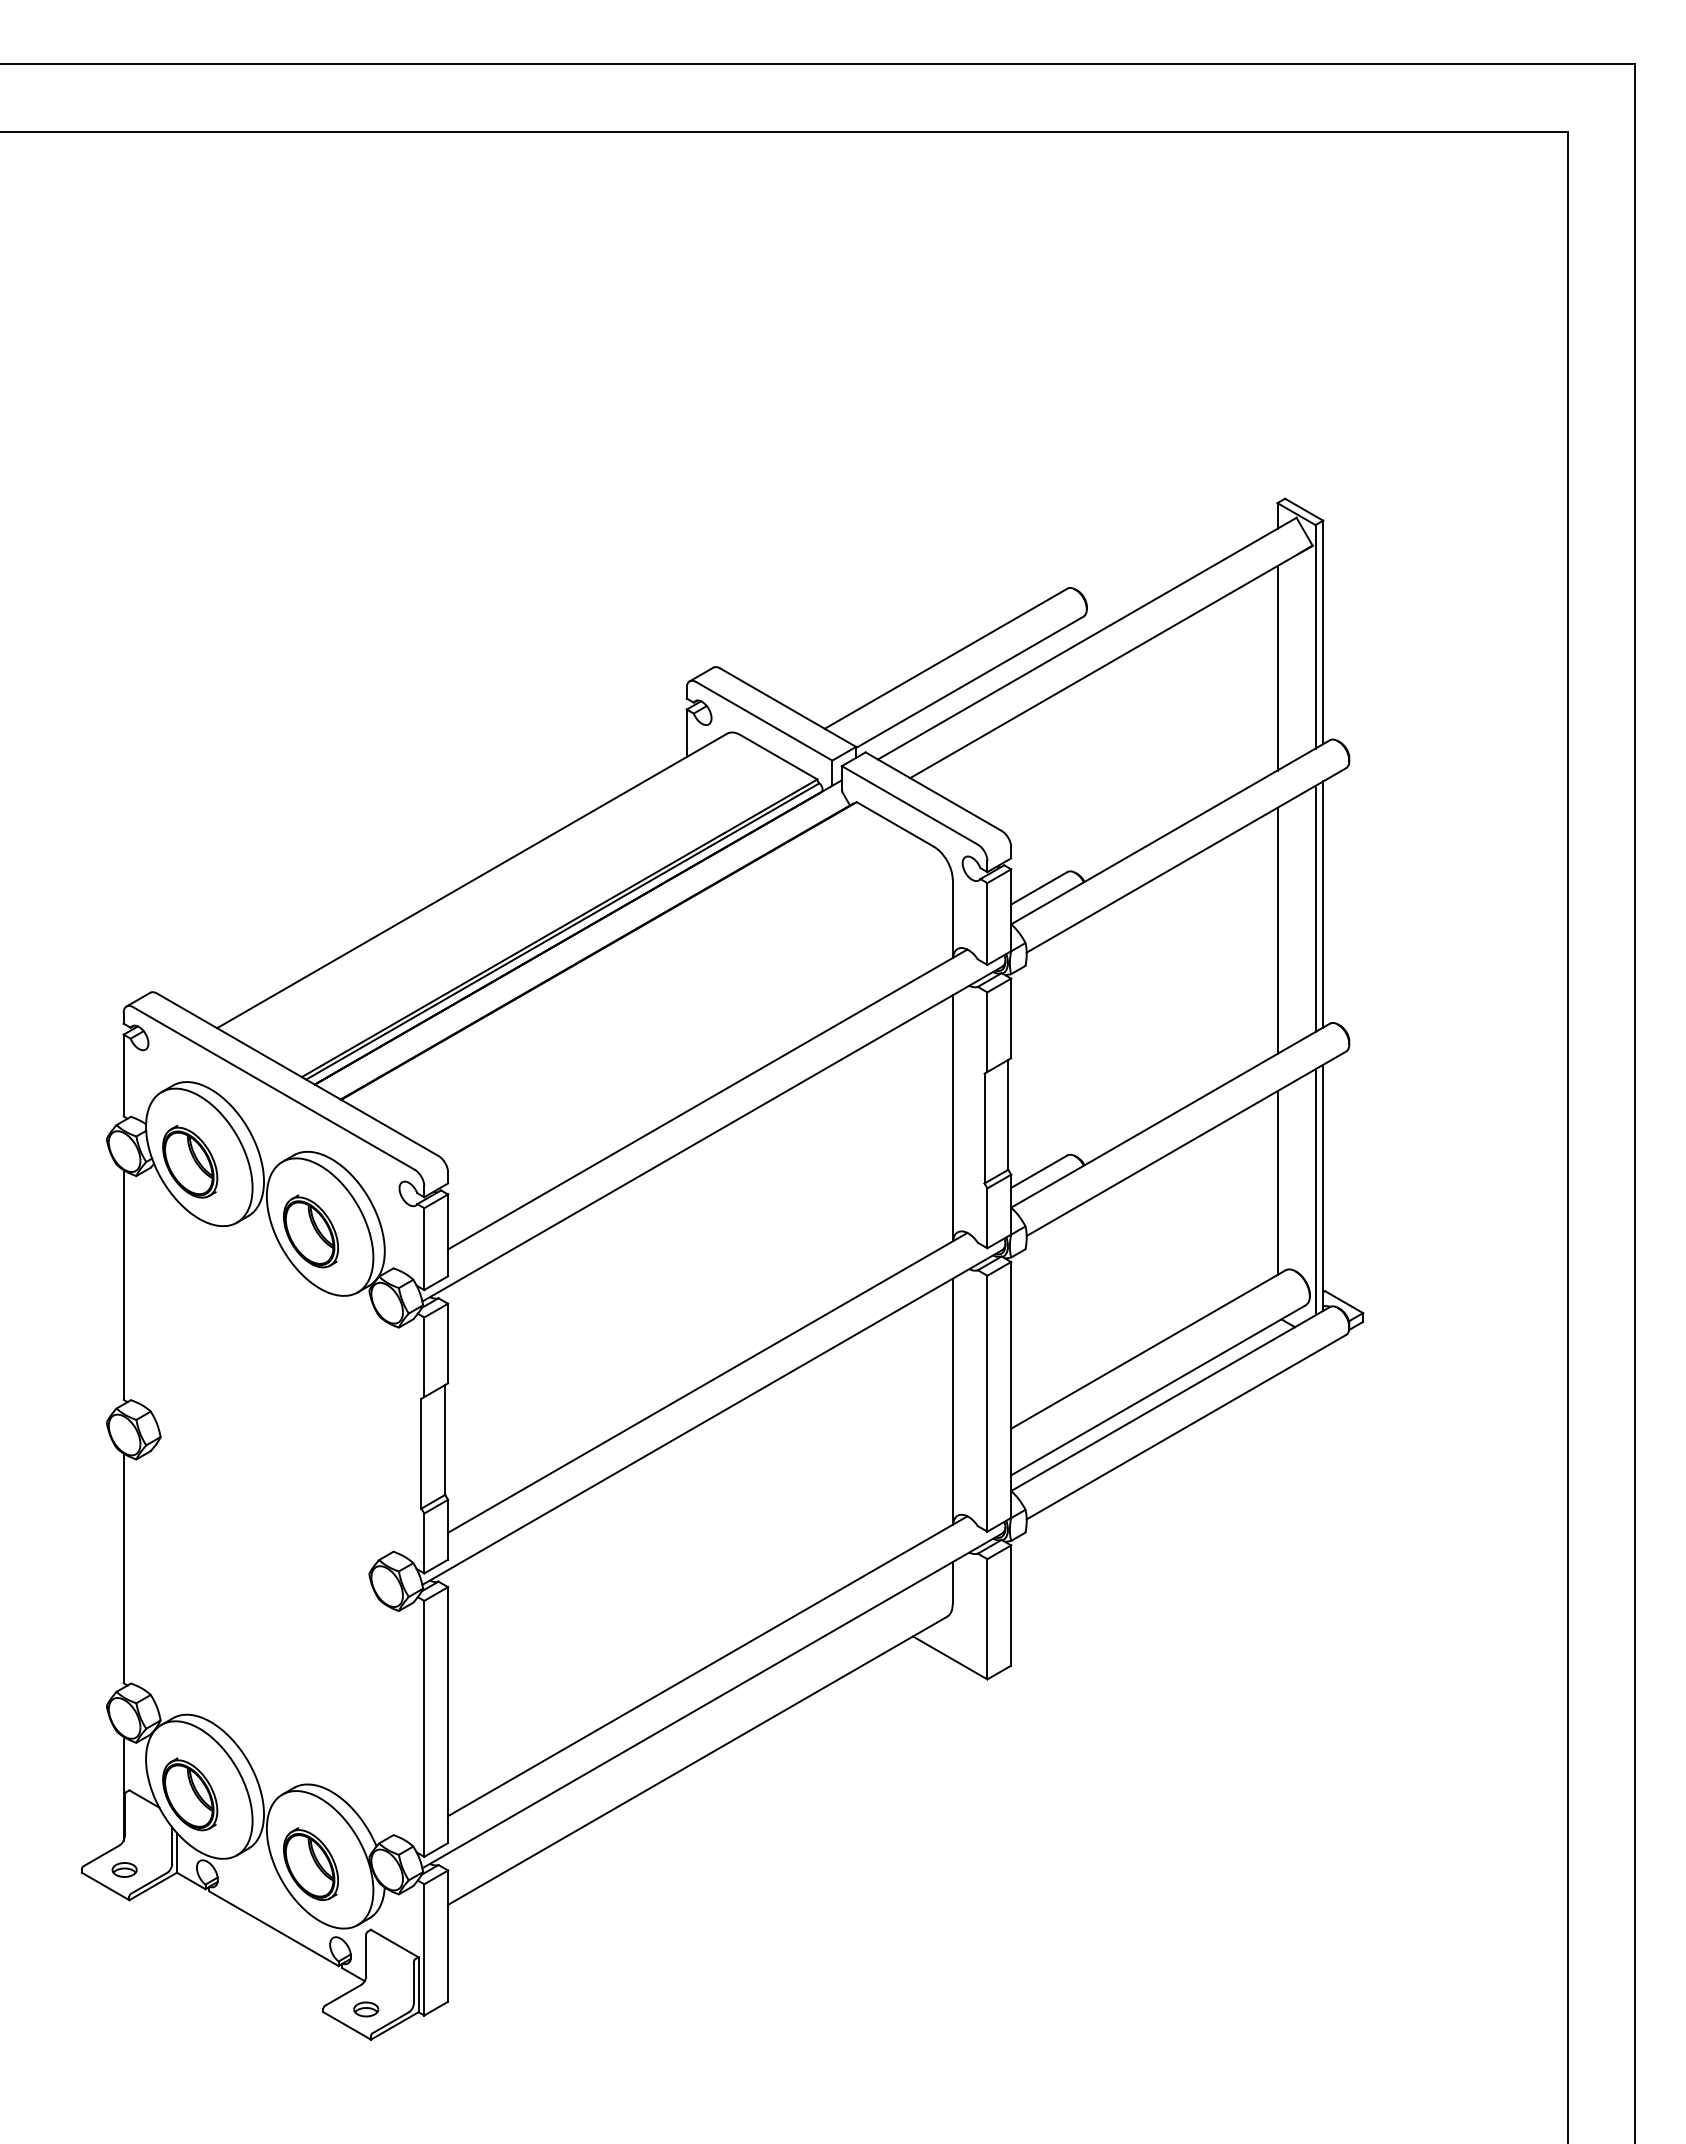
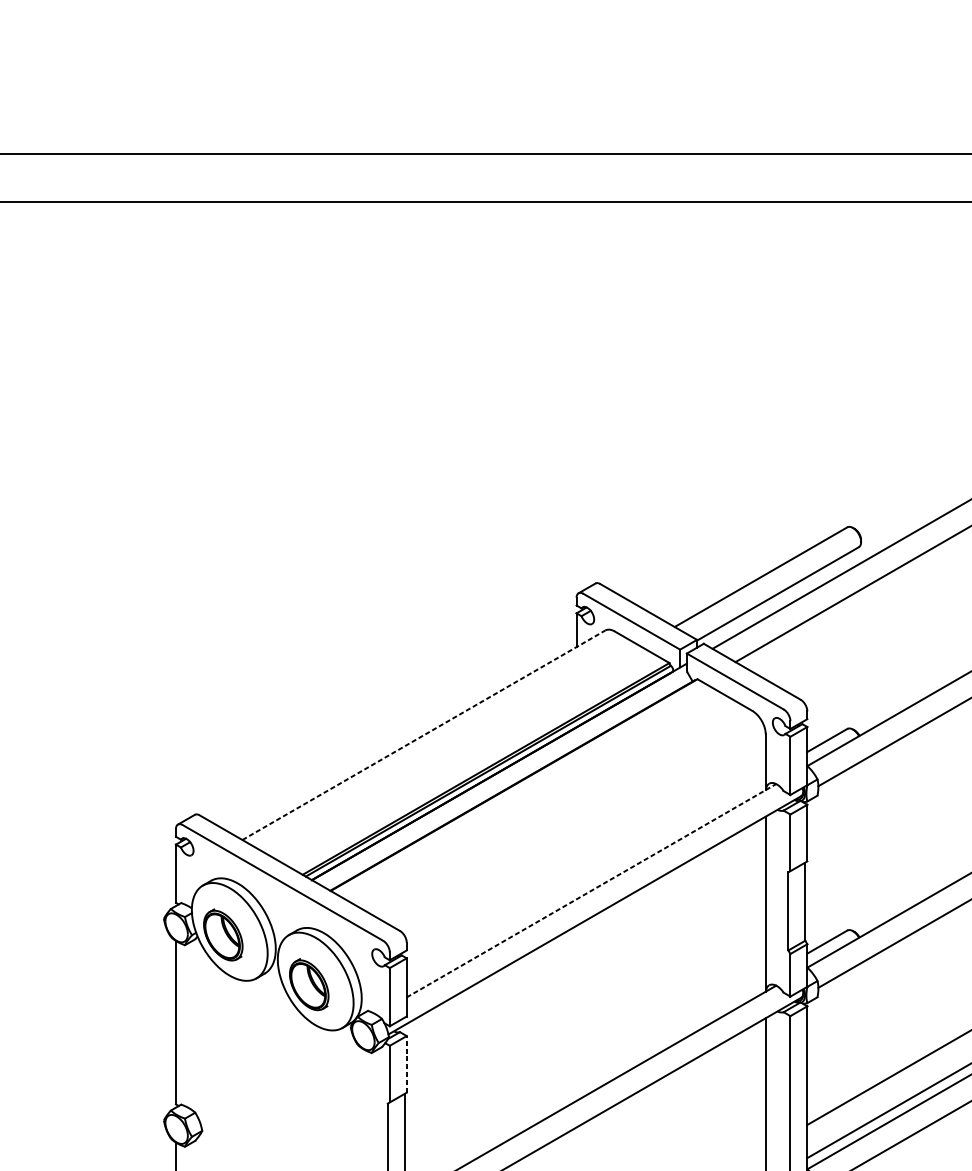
line: (472, 880) -> (424, 734), solid -> dashed
line: (707, 1099) -> (591, 890), solid -> dashed
line: (448, 1343) -> (407, 1064), solid -> dashed

